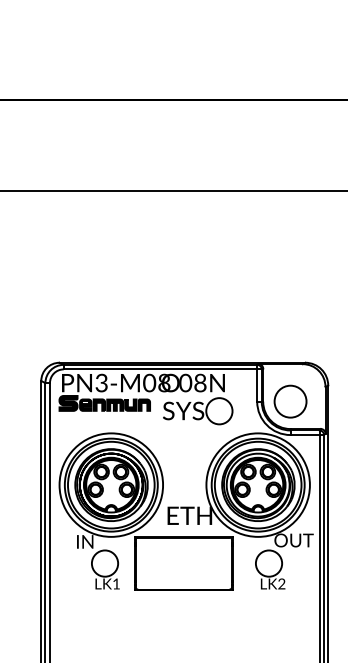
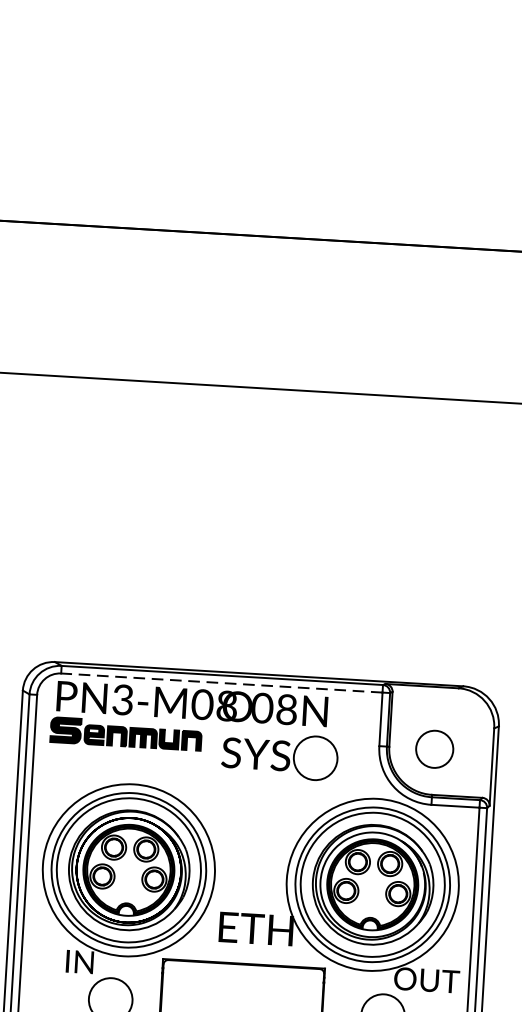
line: (160, 369) -> (221, 683), solid -> dashed
circle: (290, 401) -> (434, 749), size x0.7

